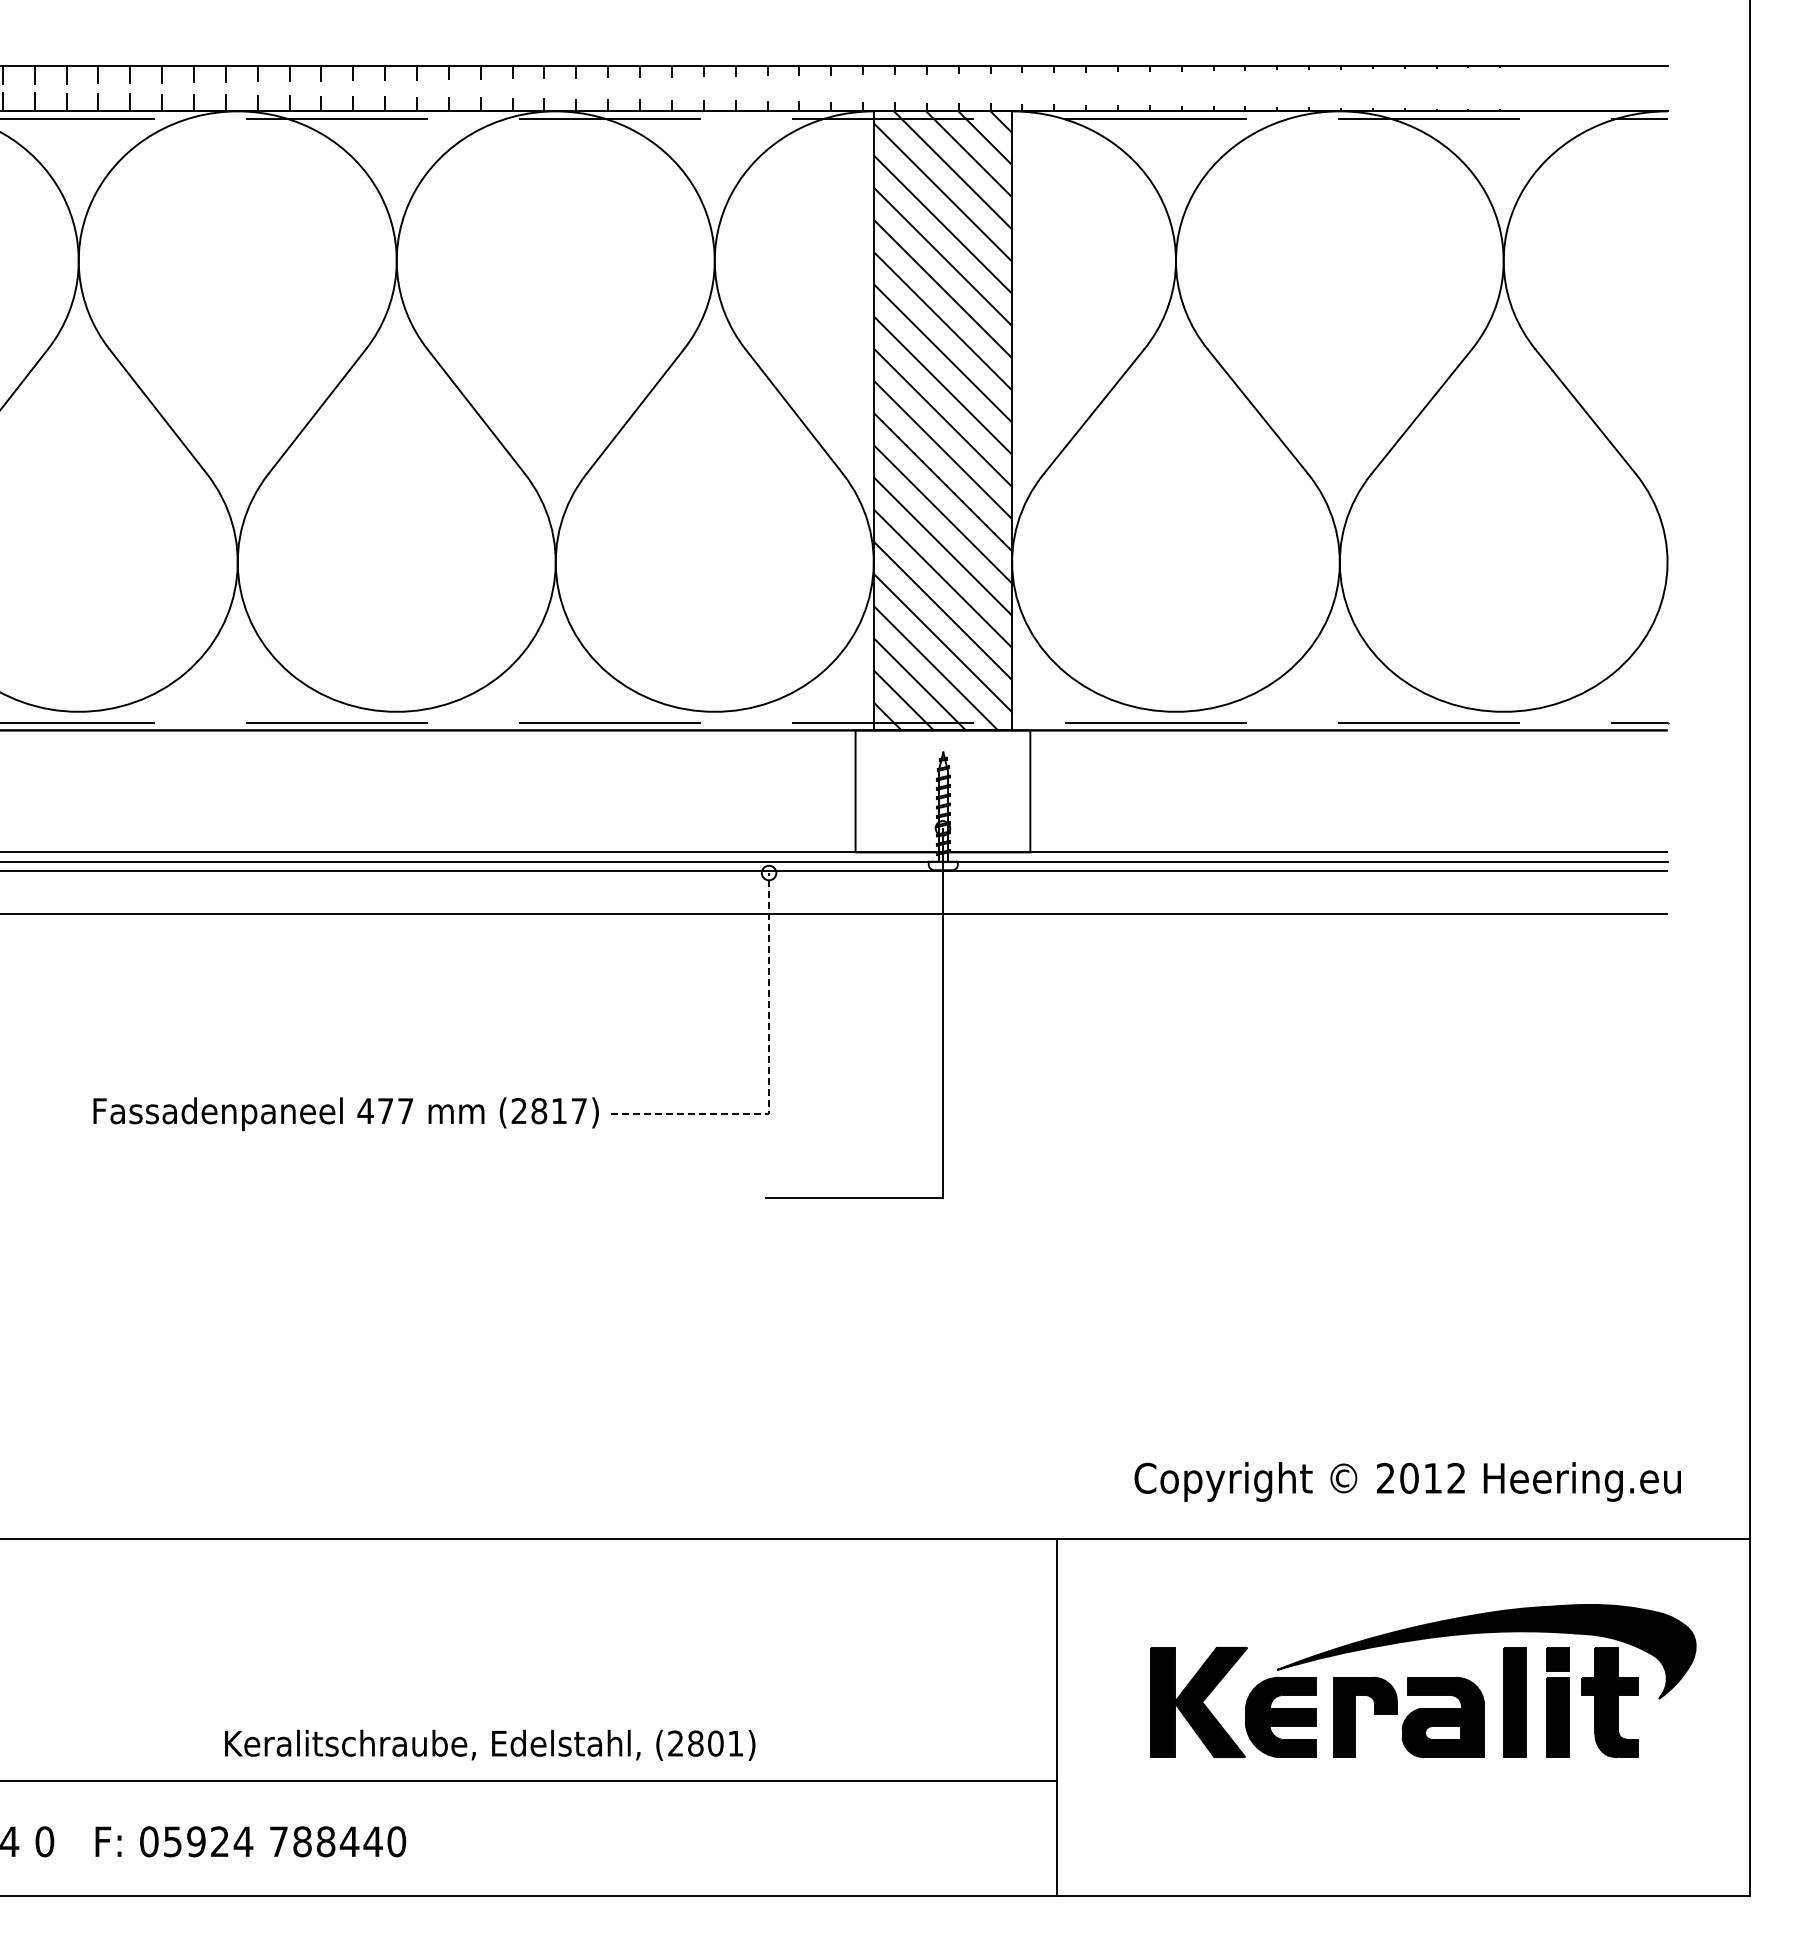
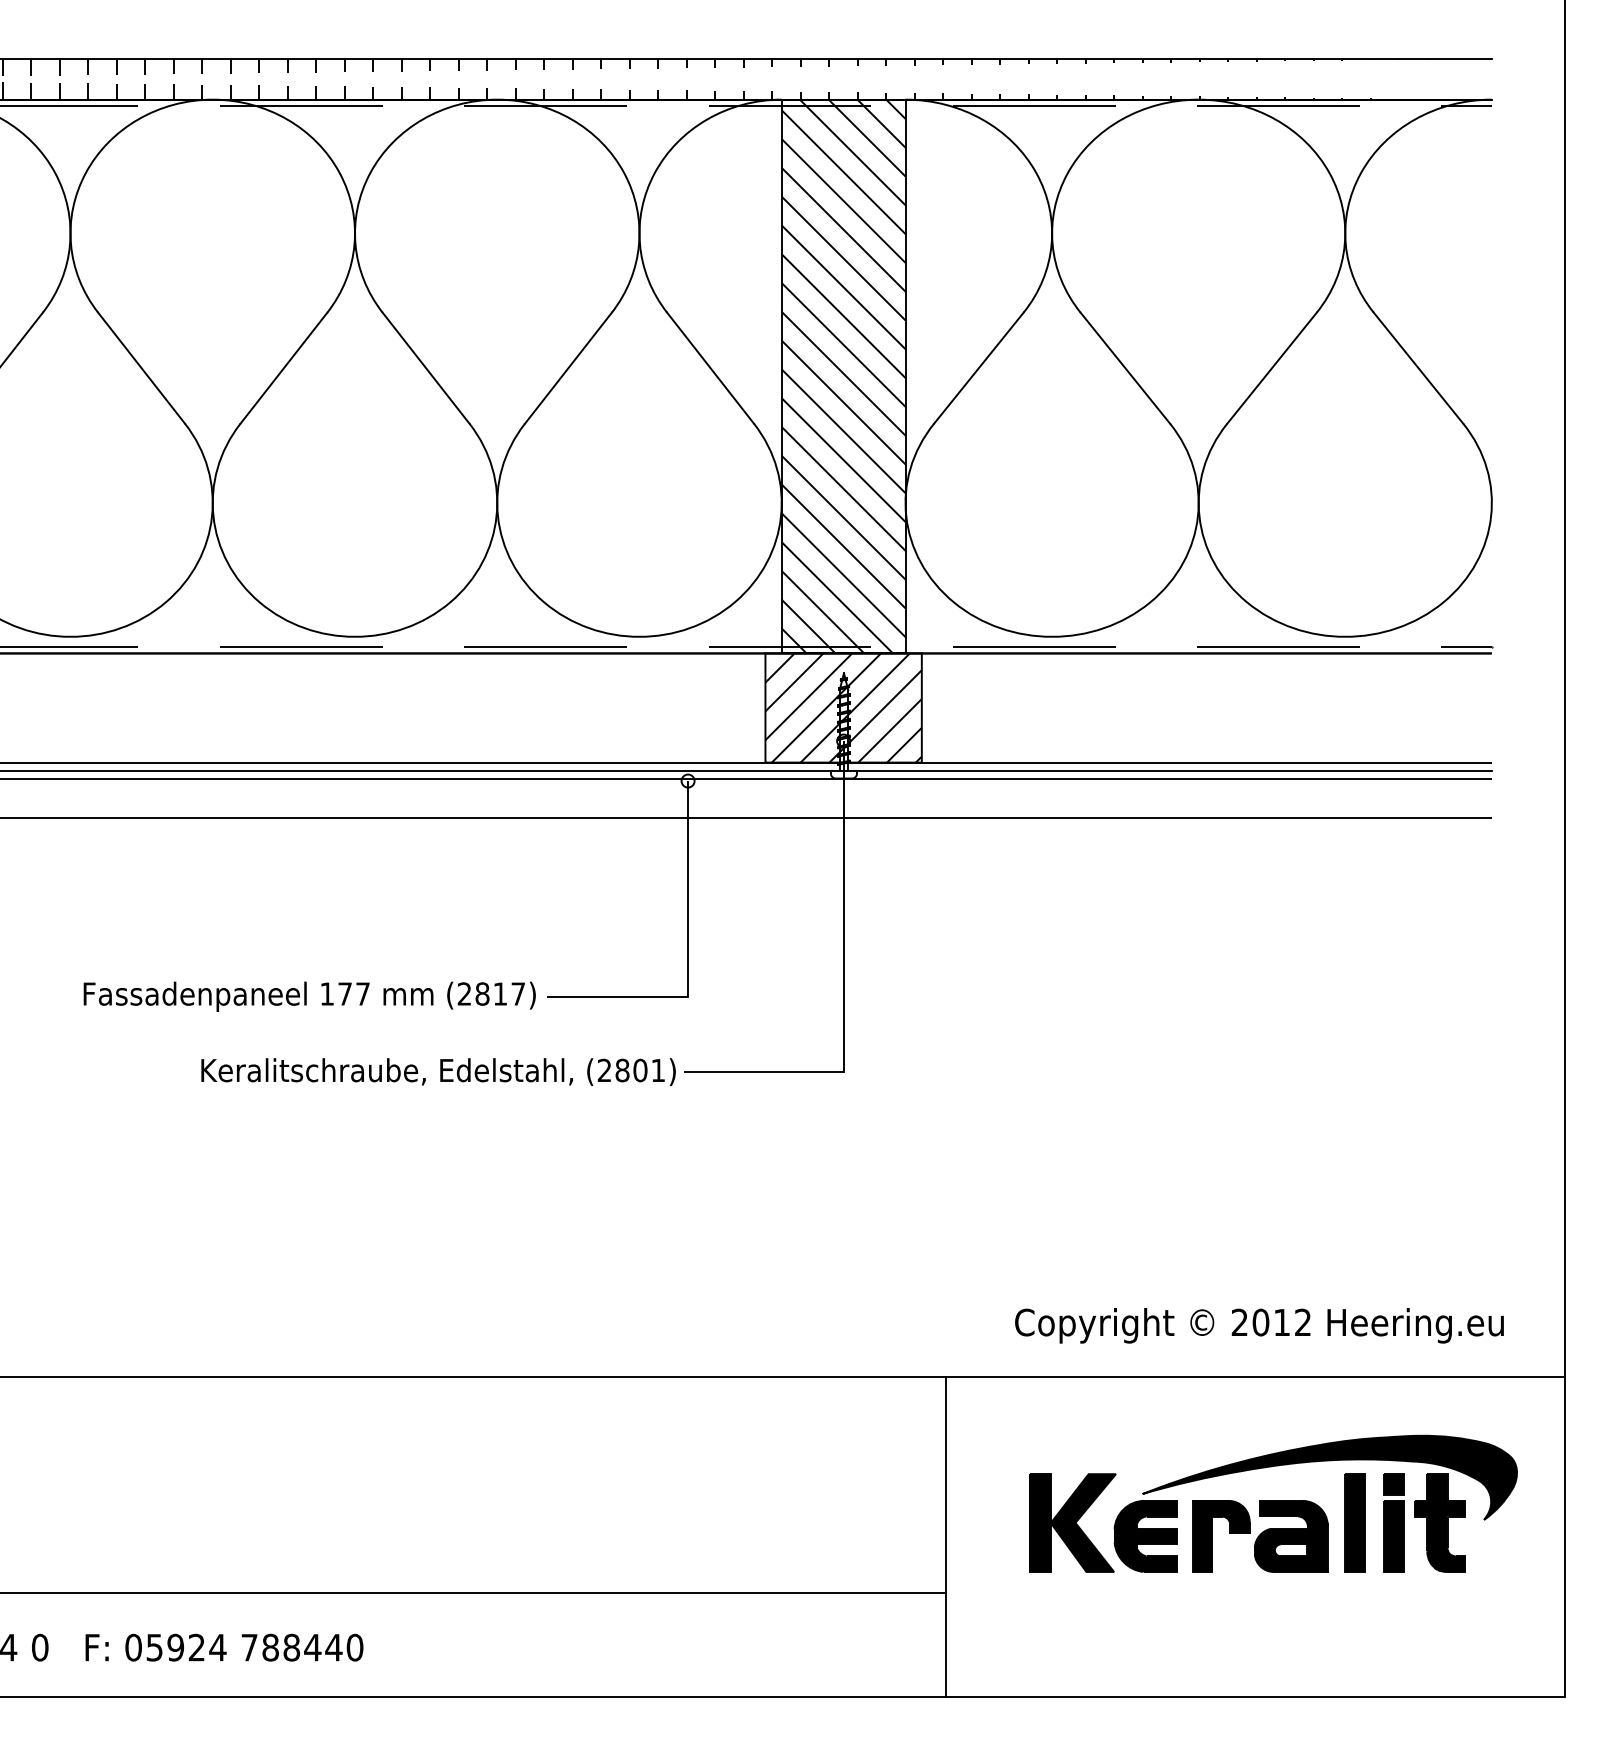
hatch: (942, 791) -> (843, 708), added
line: (769, 1072) -> (688, 959), dashed -> solid
text: (365, 1110) -> (327, 993), 477 -> 177
text: (490, 1744) -> (438, 1071), moved

